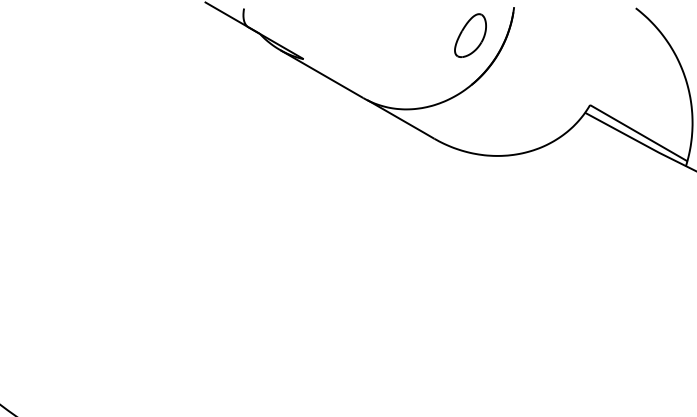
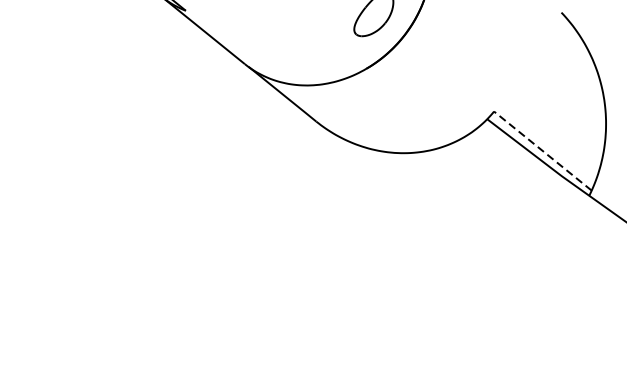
line: (638, 132) -> (542, 150), solid -> dashed

